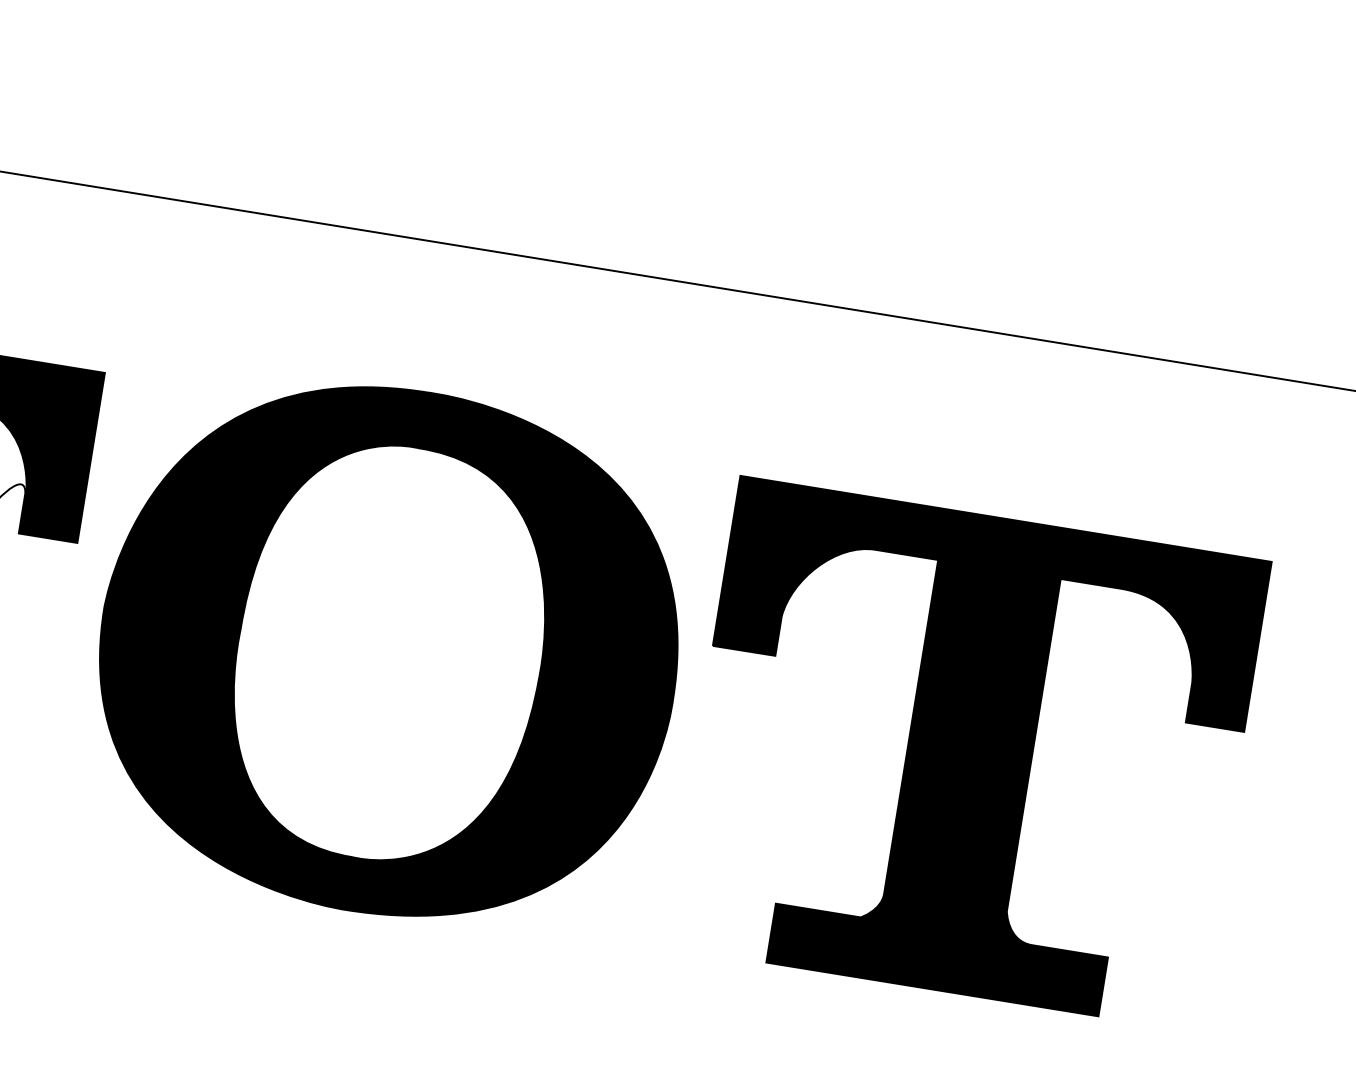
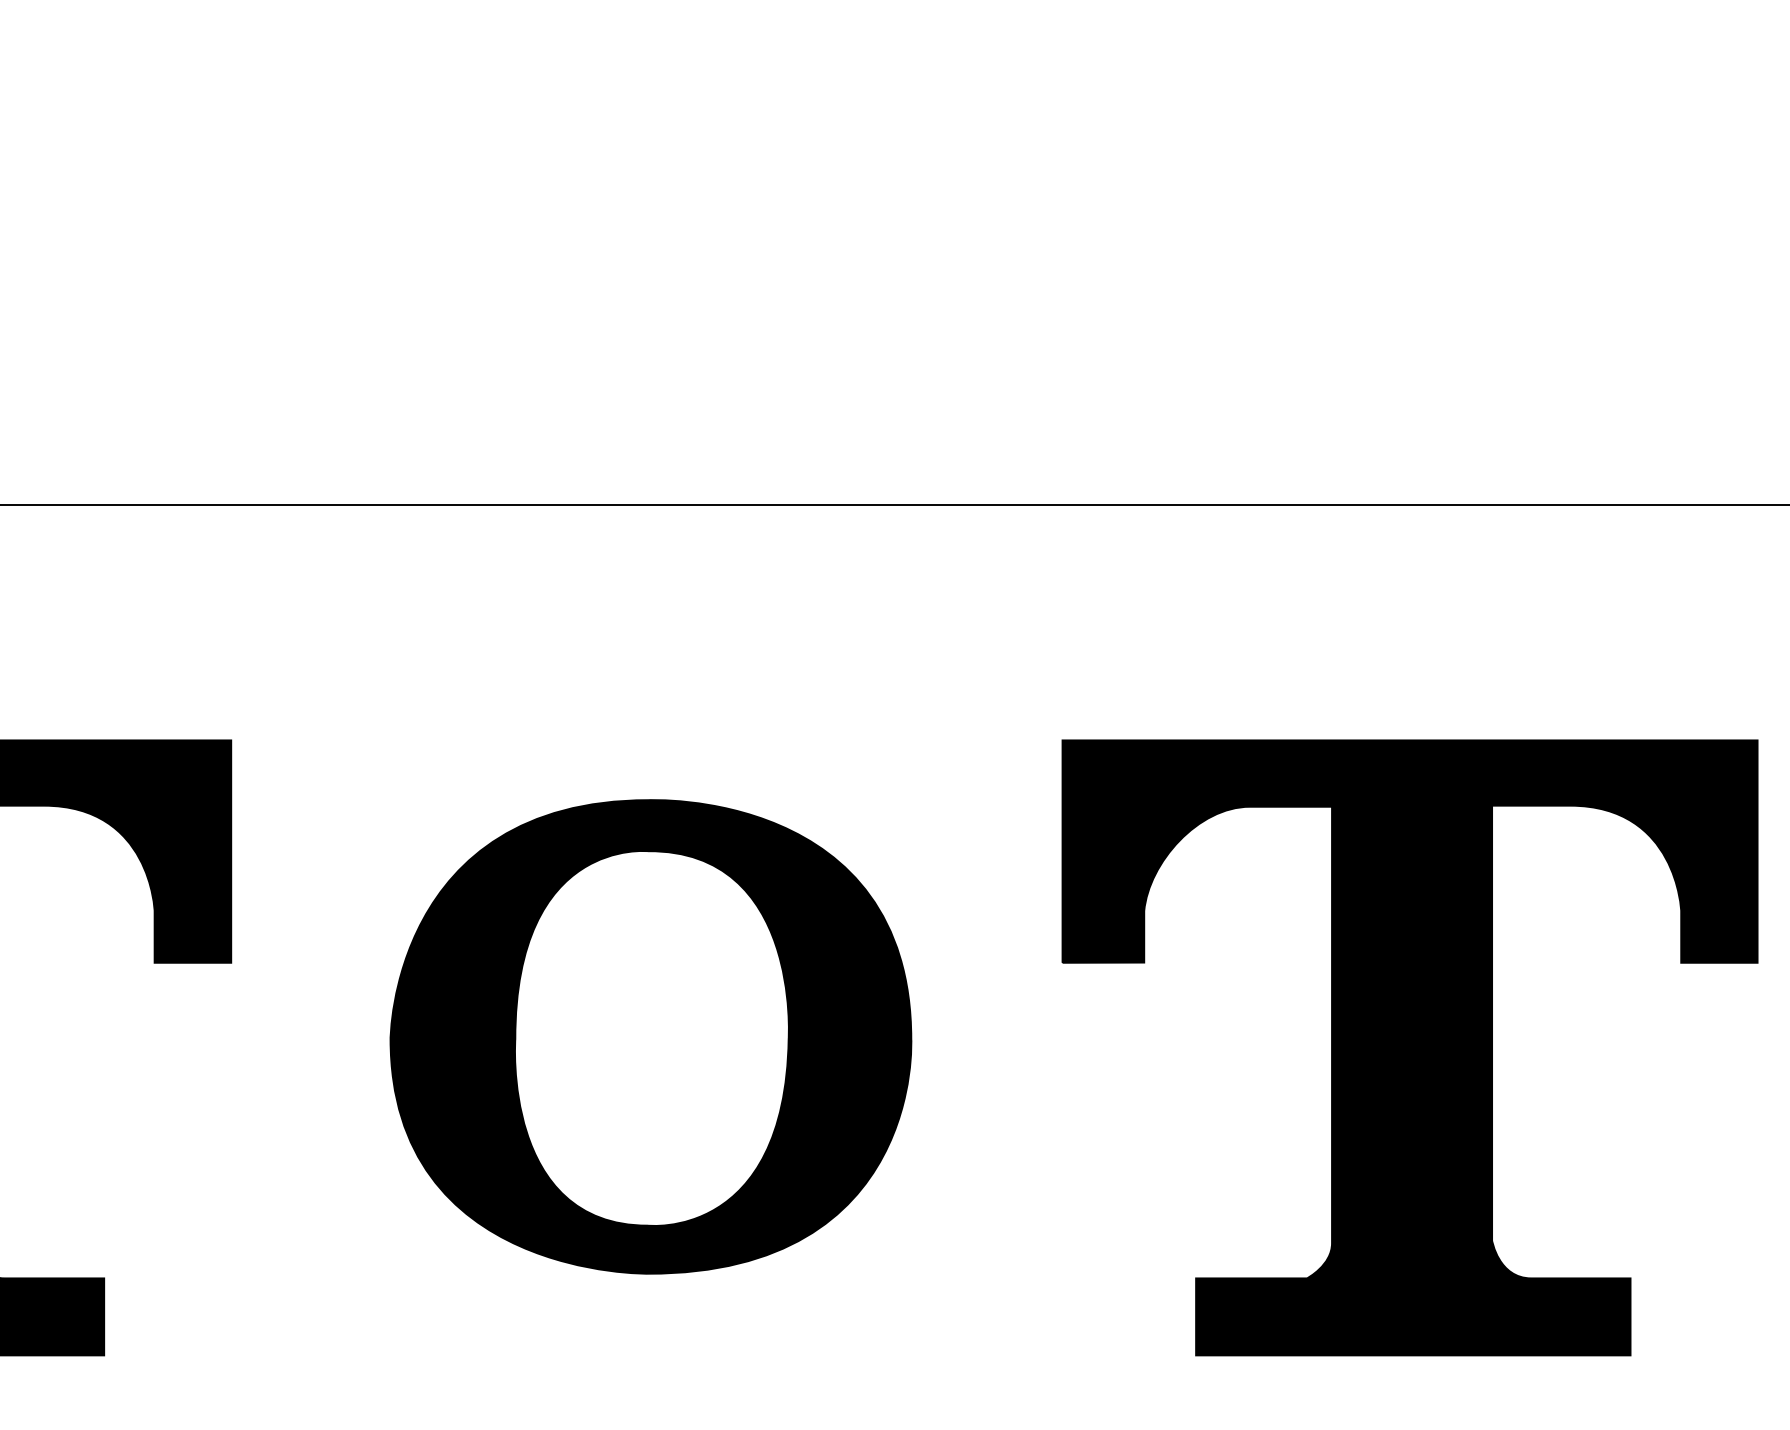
part: (388, 651) -> (650, 1036), size x0.7

